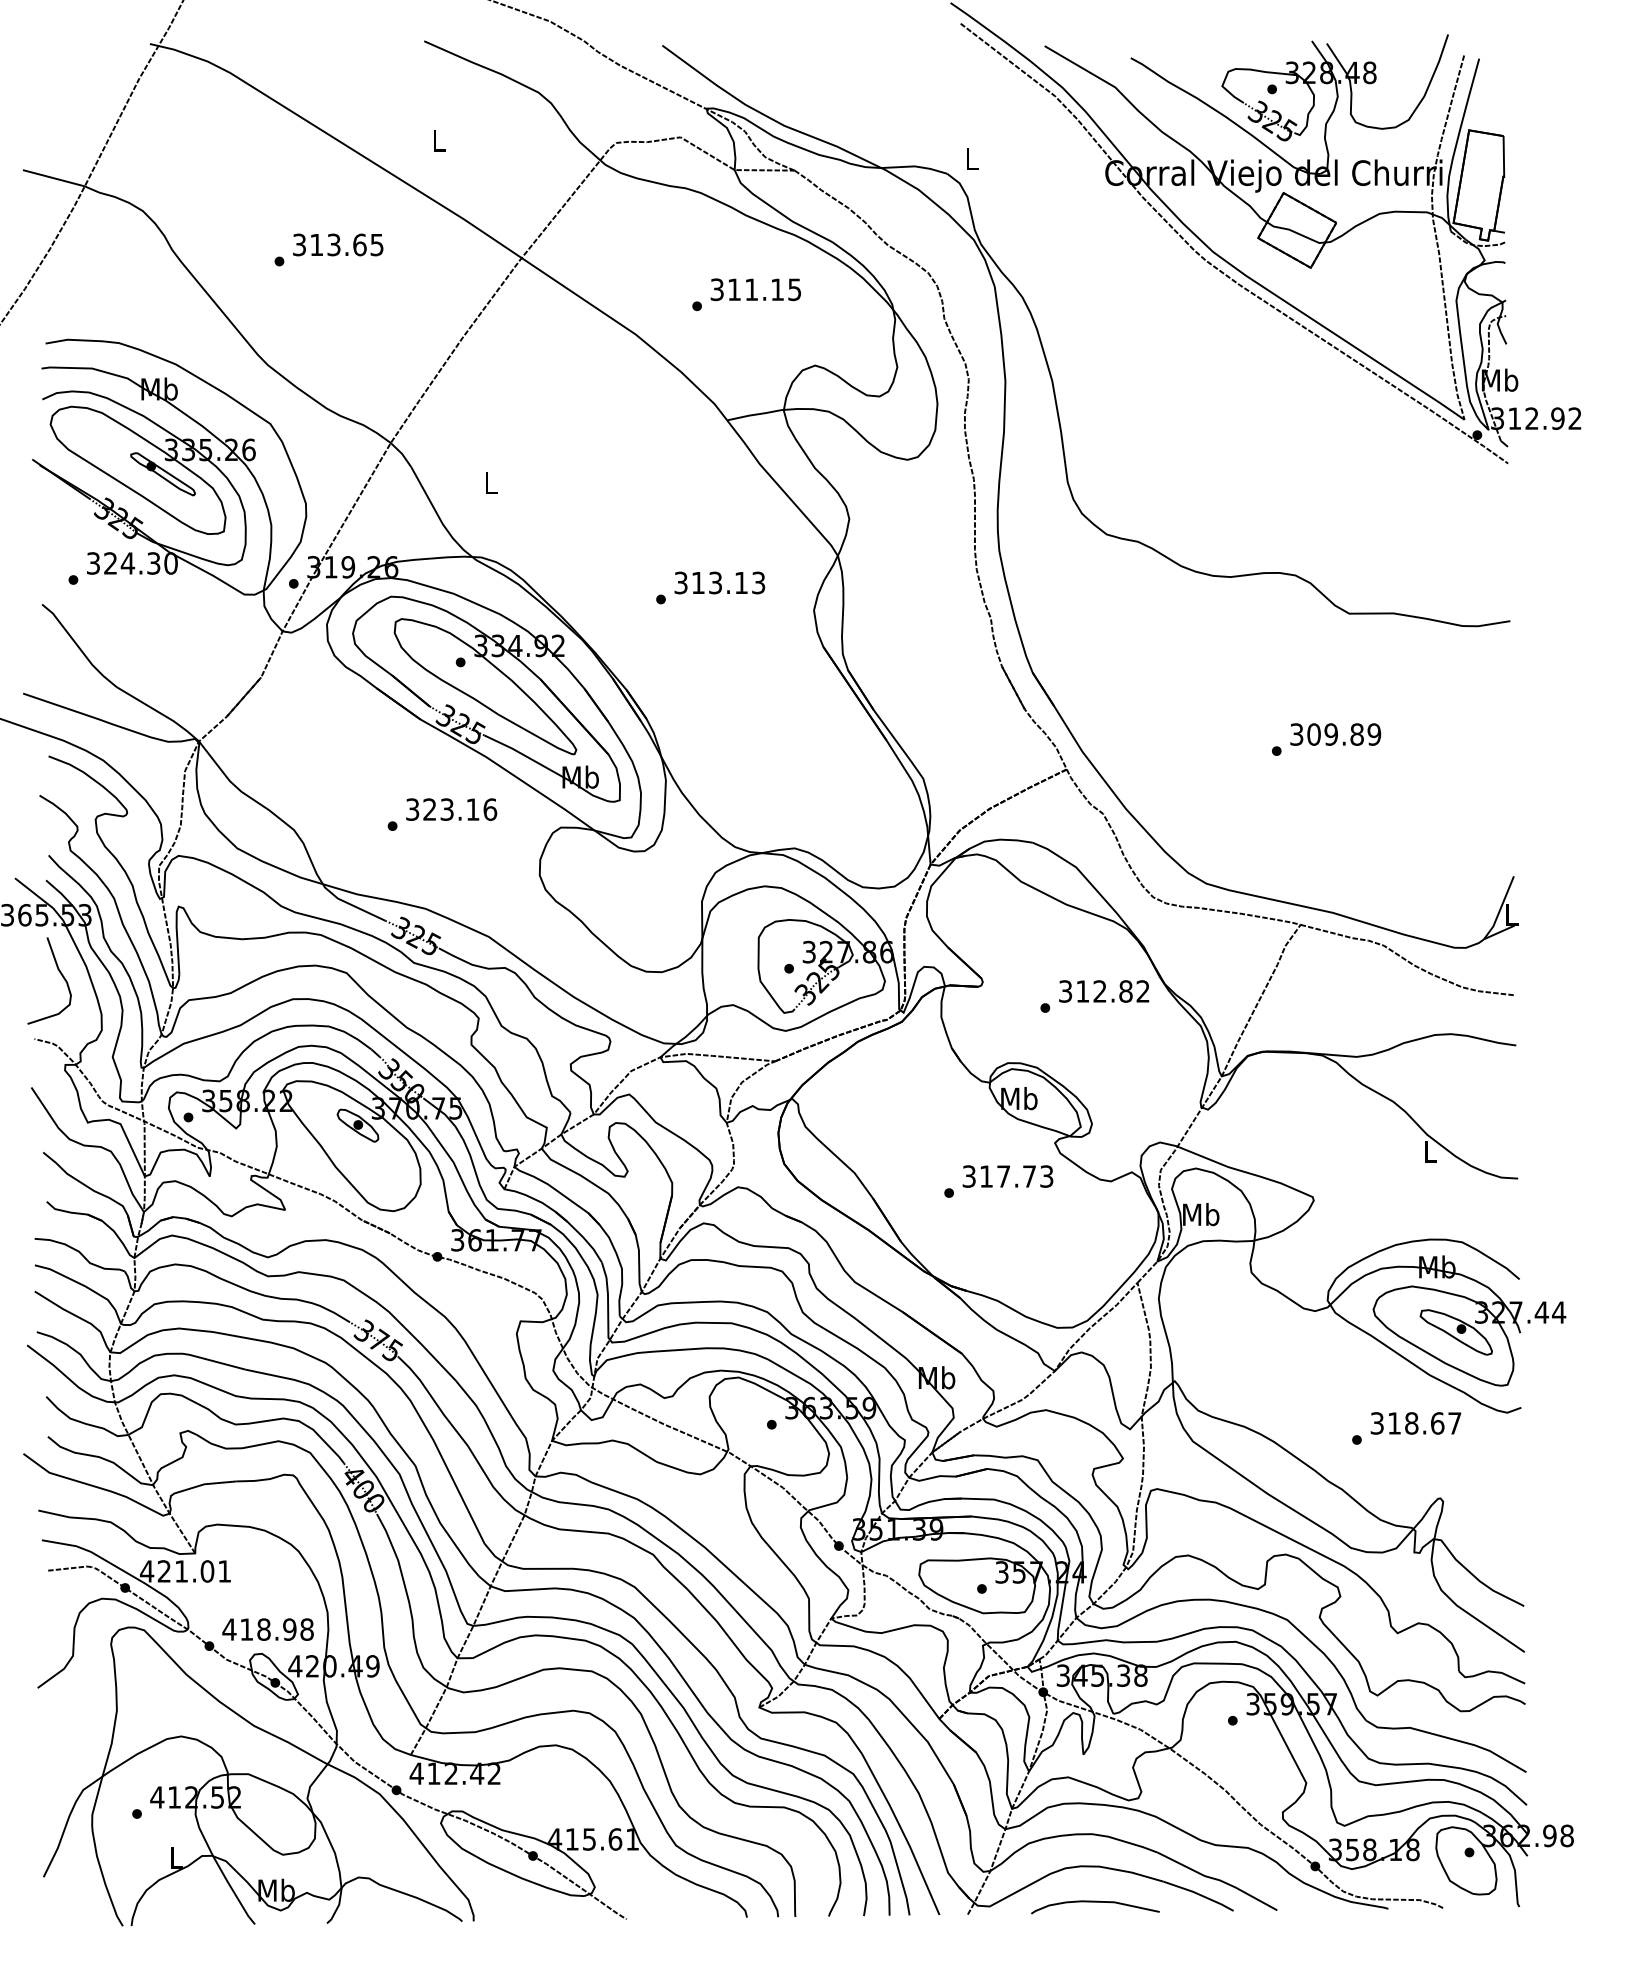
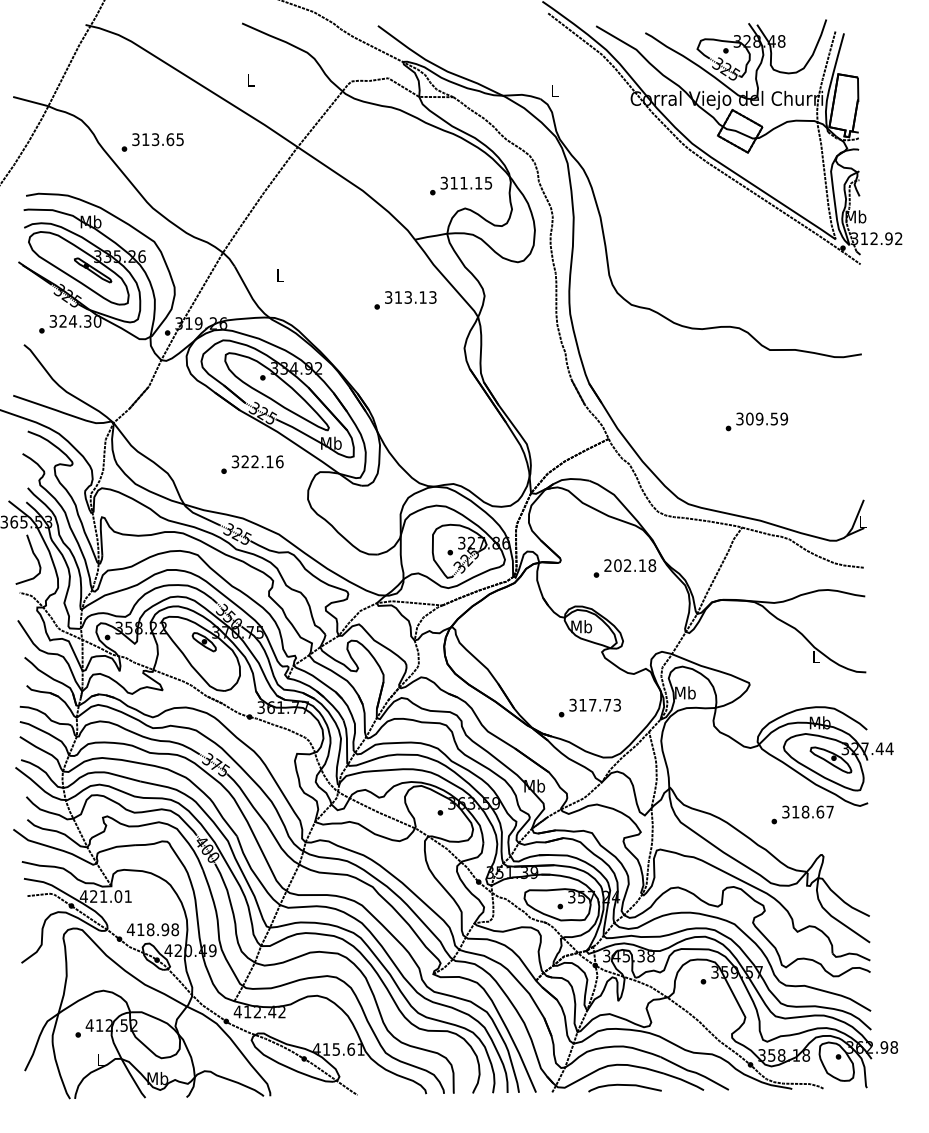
text: (328, 249) -> (152, 142), moved
text: (747, 293) -> (461, 185), moved
text: (710, 588) -> (405, 300), moved
text: (1357, 733) -> (774, 418), 309.89 -> 309.59
text: (445, 808) -> (254, 461), 323.16 -> 322.16
text: (1104, 991) -> (630, 565), 312.82 -> 202.18
text: (998, 1180) -> (589, 707), moved

